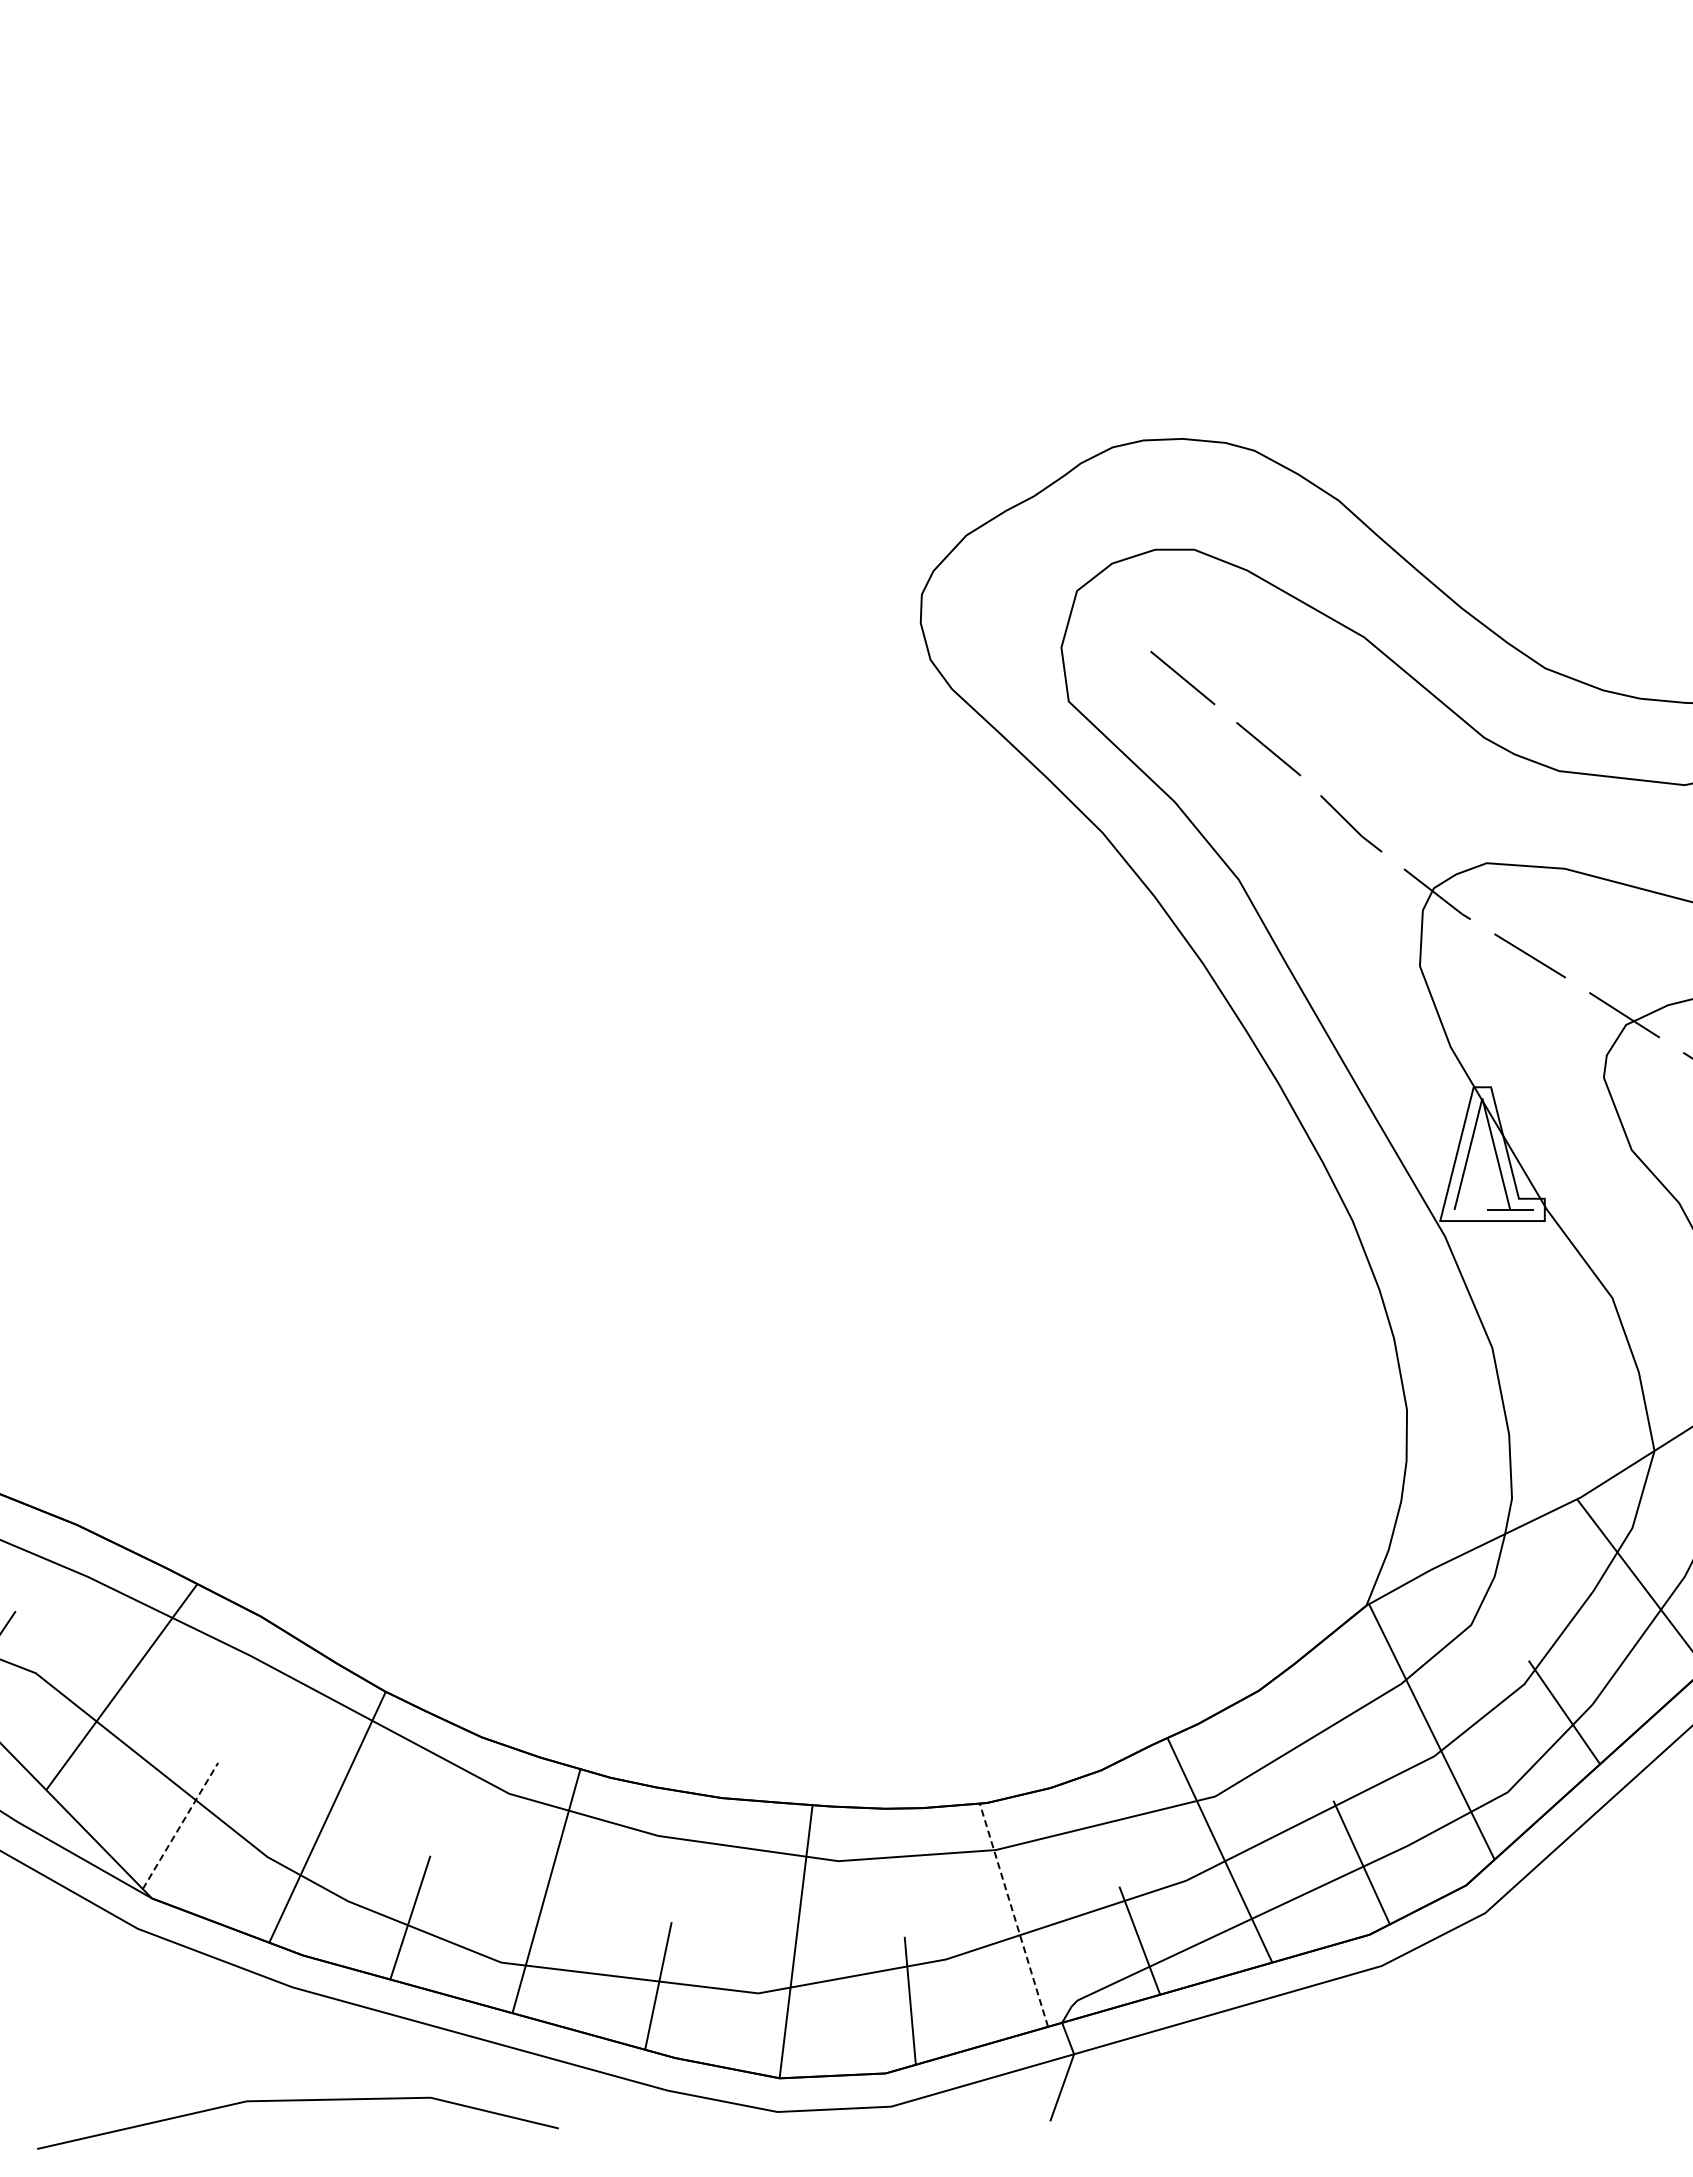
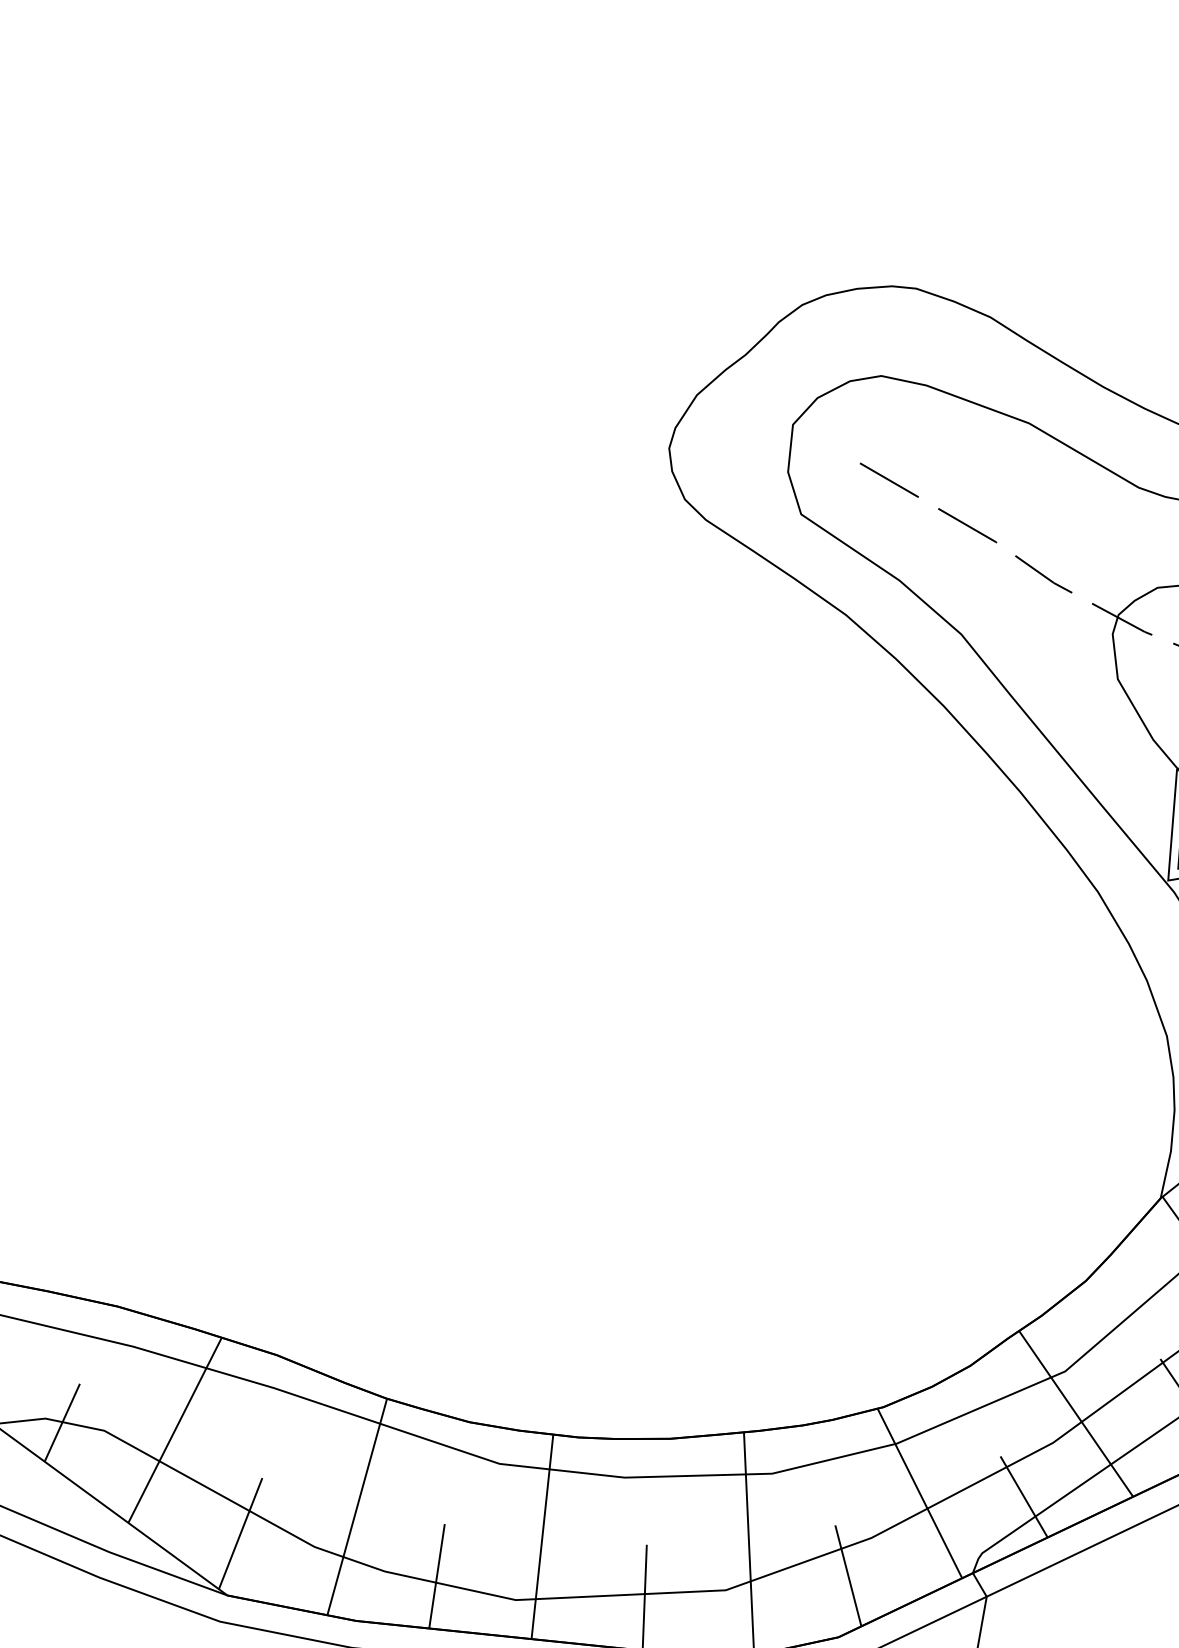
line: (180, 1825) -> (240, 1533), dashed -> solid
line: (1013, 1915) -> (919, 1493), dashed -> solid

